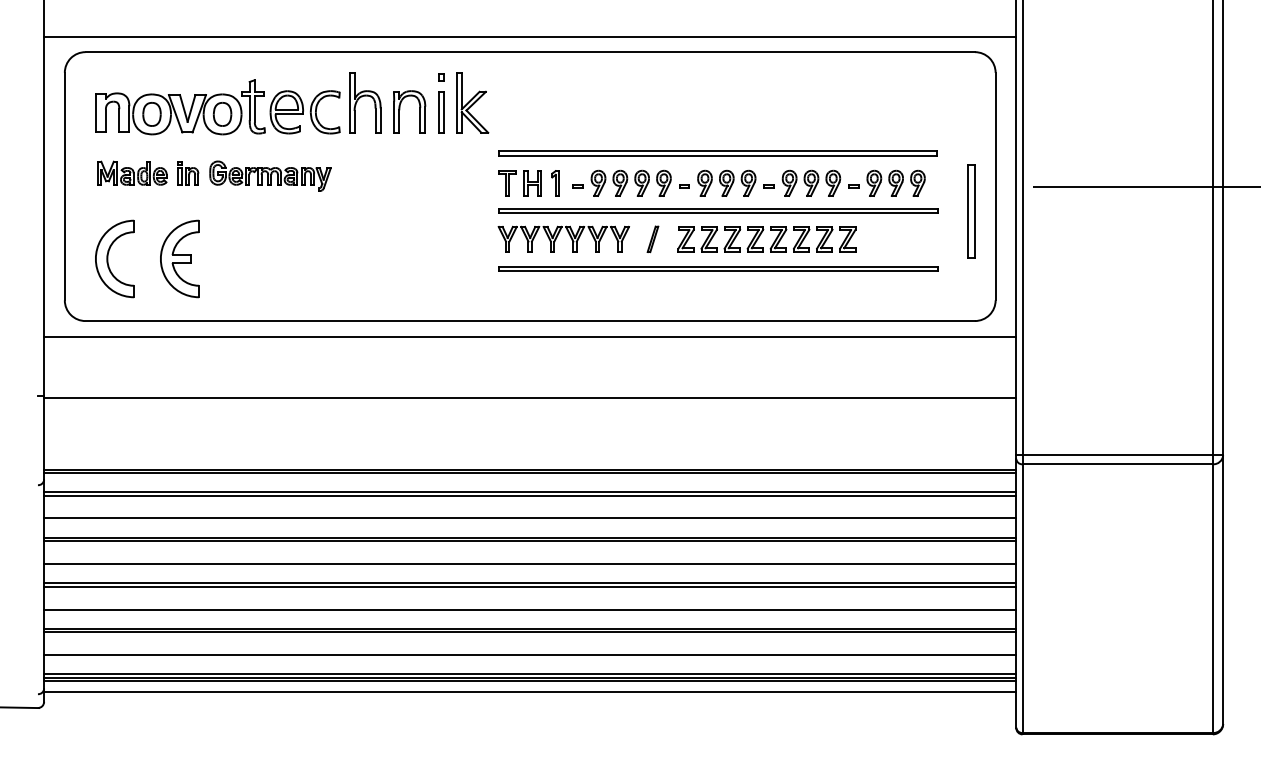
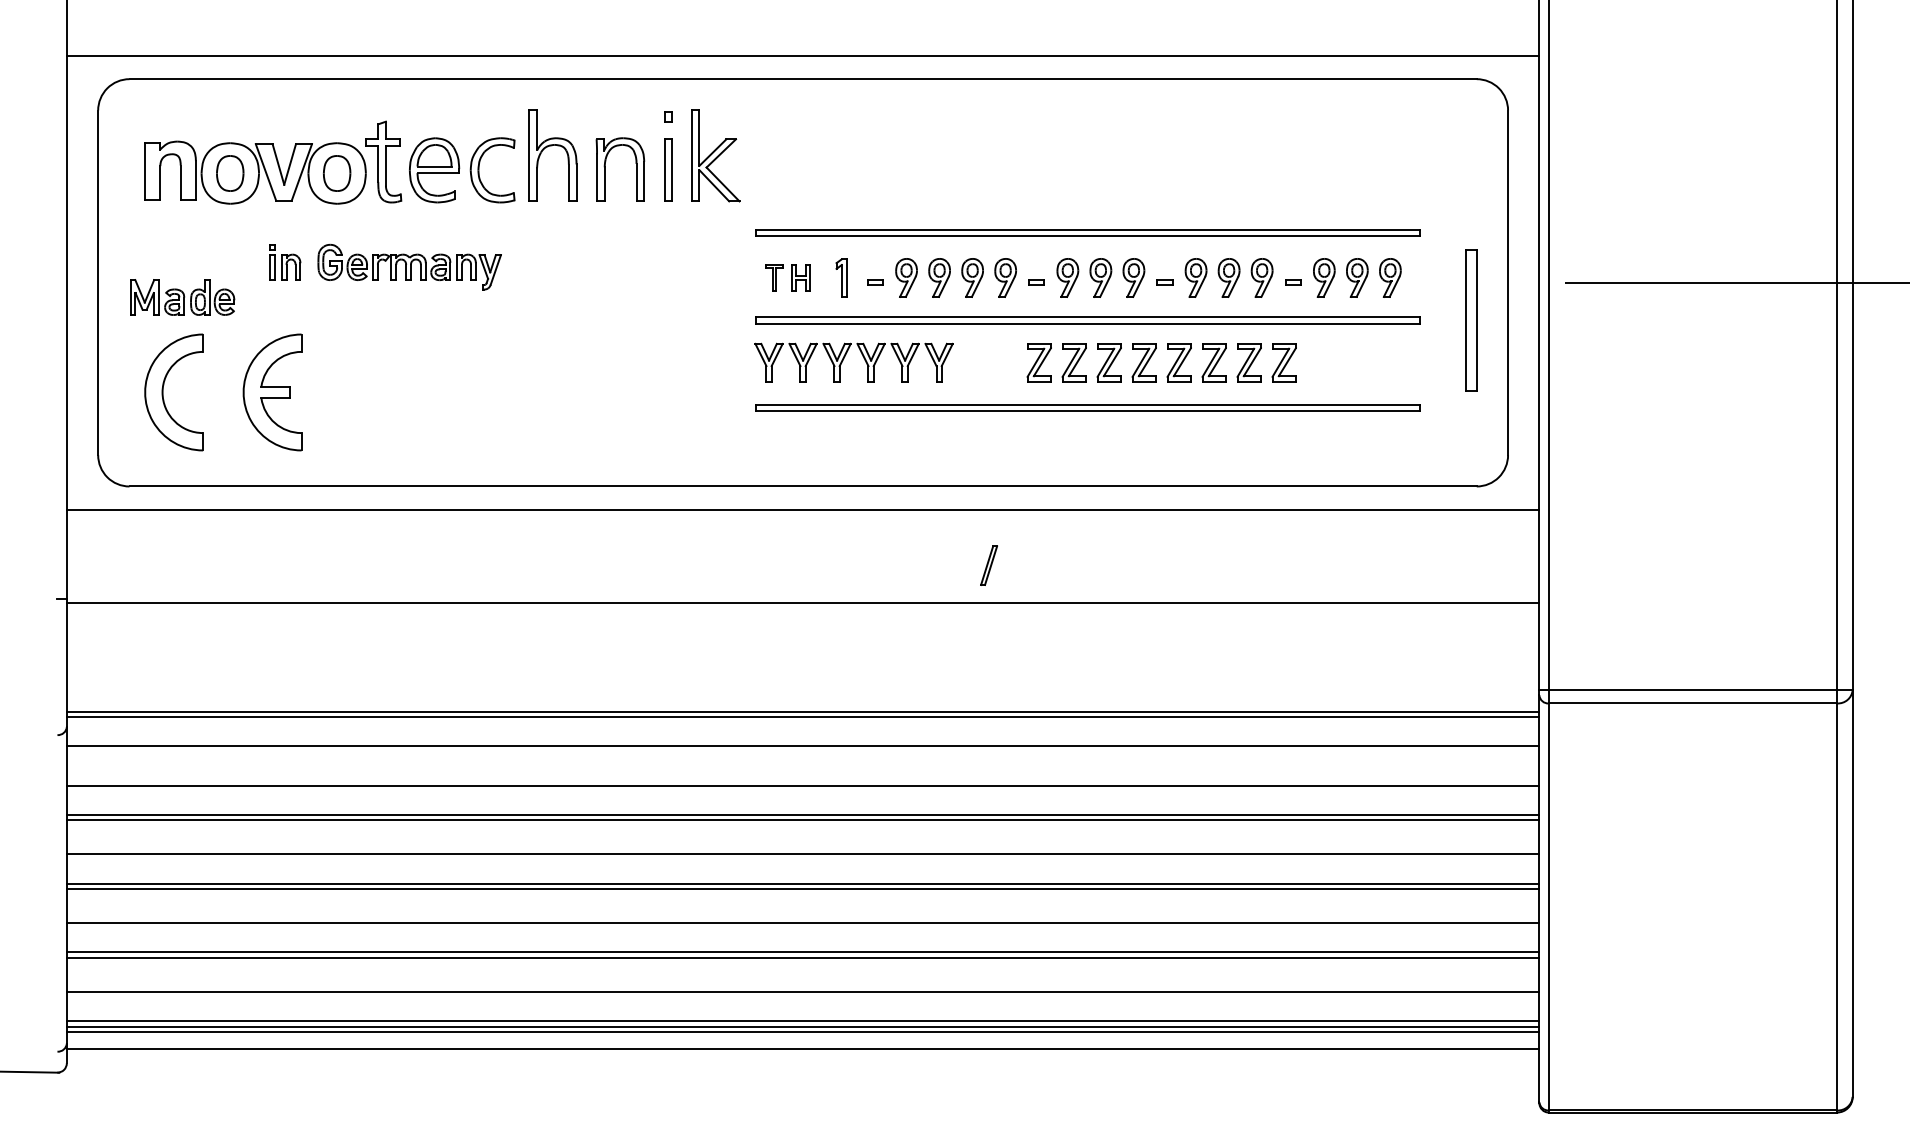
part: (132, 172) -> (182, 296), moved
part: (519, 183) -> (786, 278), size x0.7
part: (652, 239) -> (988, 565), moved
line: (530, 495) -> (803, 750), removed

